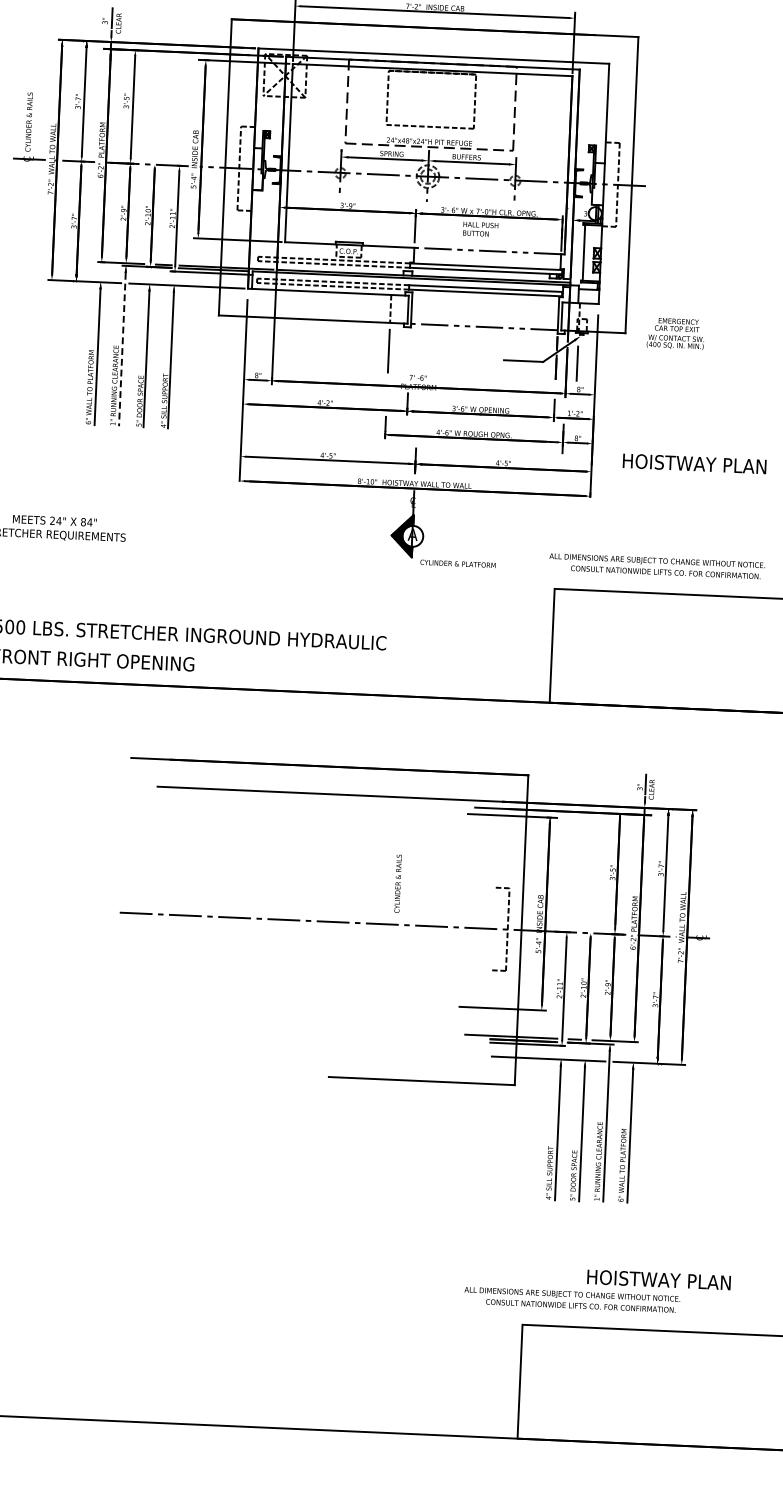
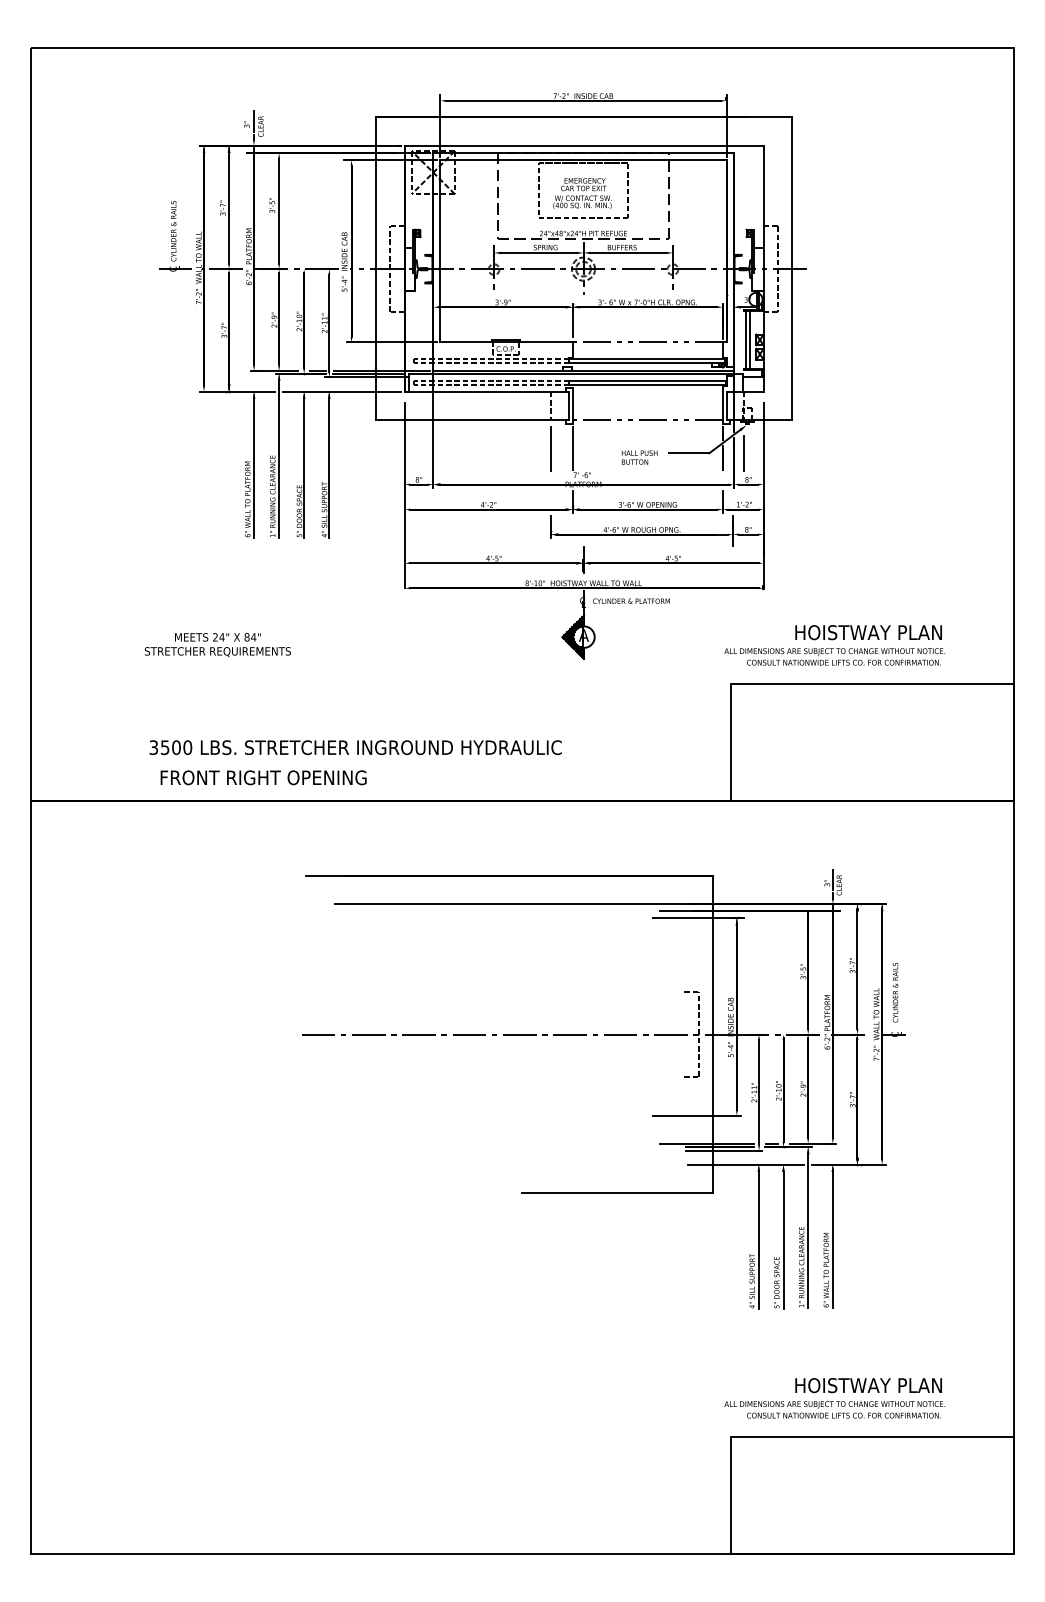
text: (480, 229) -> (639, 457), moved
line: (587, 252) -> (749, 339), added
text: (675, 333) -> (582, 193), moved
line: (122, 349) -> (279, 459), dashed -> solid
line: (409, 351) -> (572, 448), added
text: (694, 463) -> (868, 632), moved
text: (458, 563) -> (631, 600), moved
text: (398, 883) -> (895, 992), moved
text: (571, 1299) -> (834, 1409), moved

